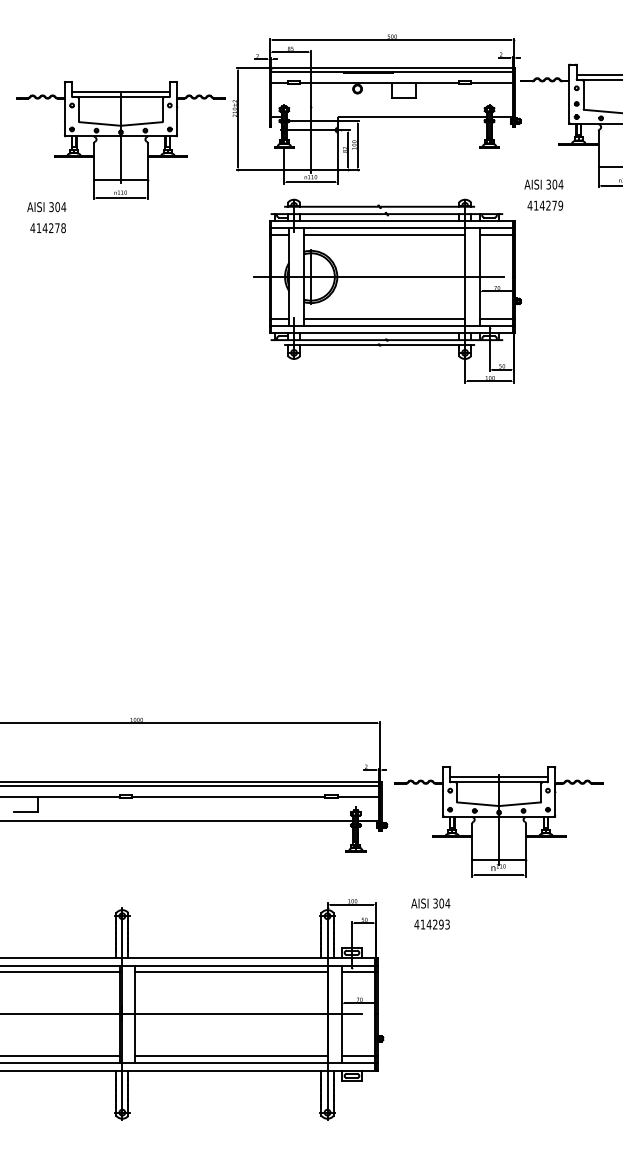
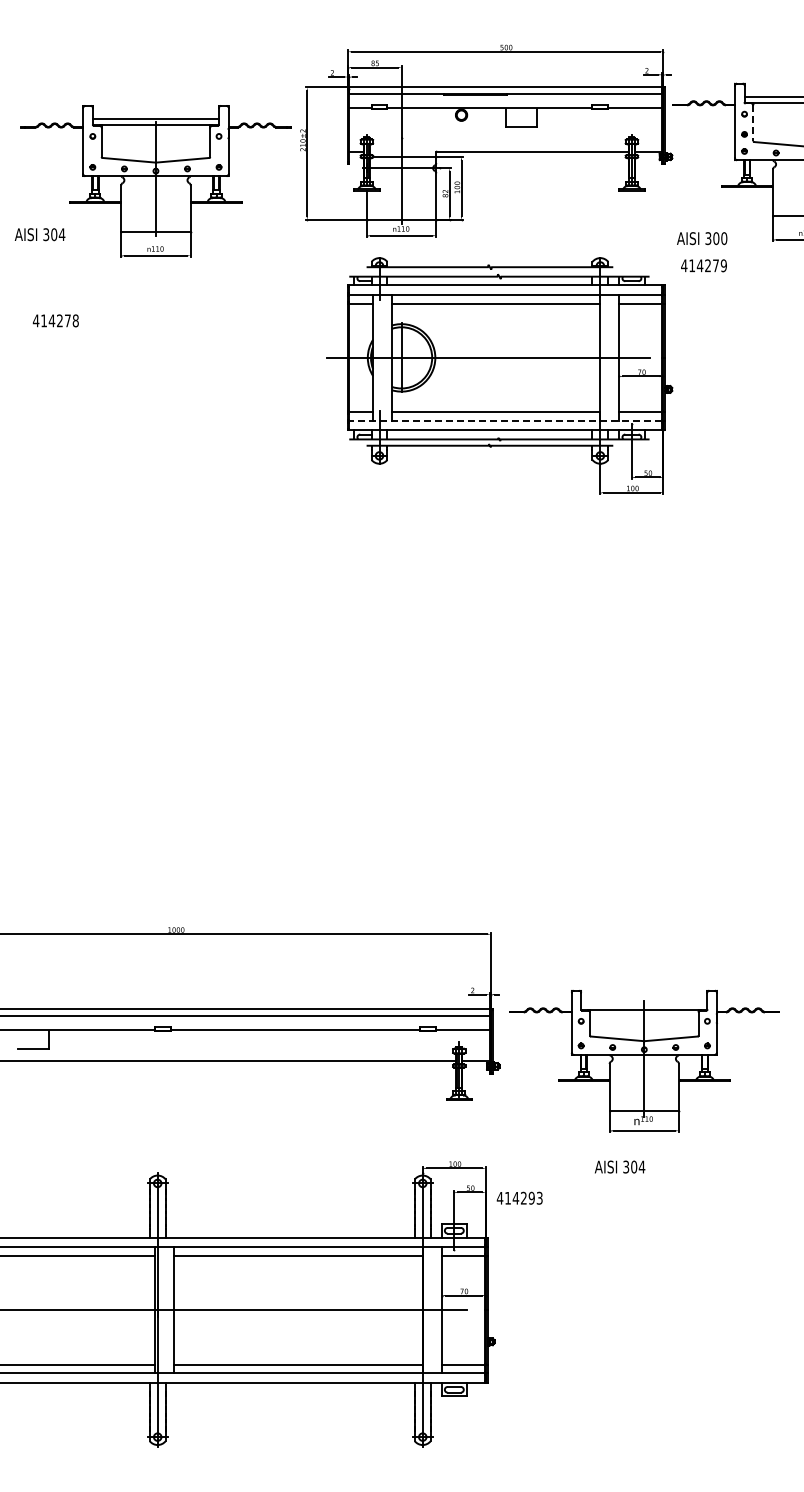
line: (583, 95) -> (753, 123), solid -> dashed
text: (561, 184) -> (724, 238), 304 -> 300
text: (46, 206) -> (39, 234), moved
text: (47, 227) -> (55, 320), moved
line: (391, 326) -> (505, 421), solid -> dashed
line: (499, 776) -> (644, 1003), removed
text: (431, 903) -> (620, 1166), moved
text: (431, 923) -> (519, 1197), moved

